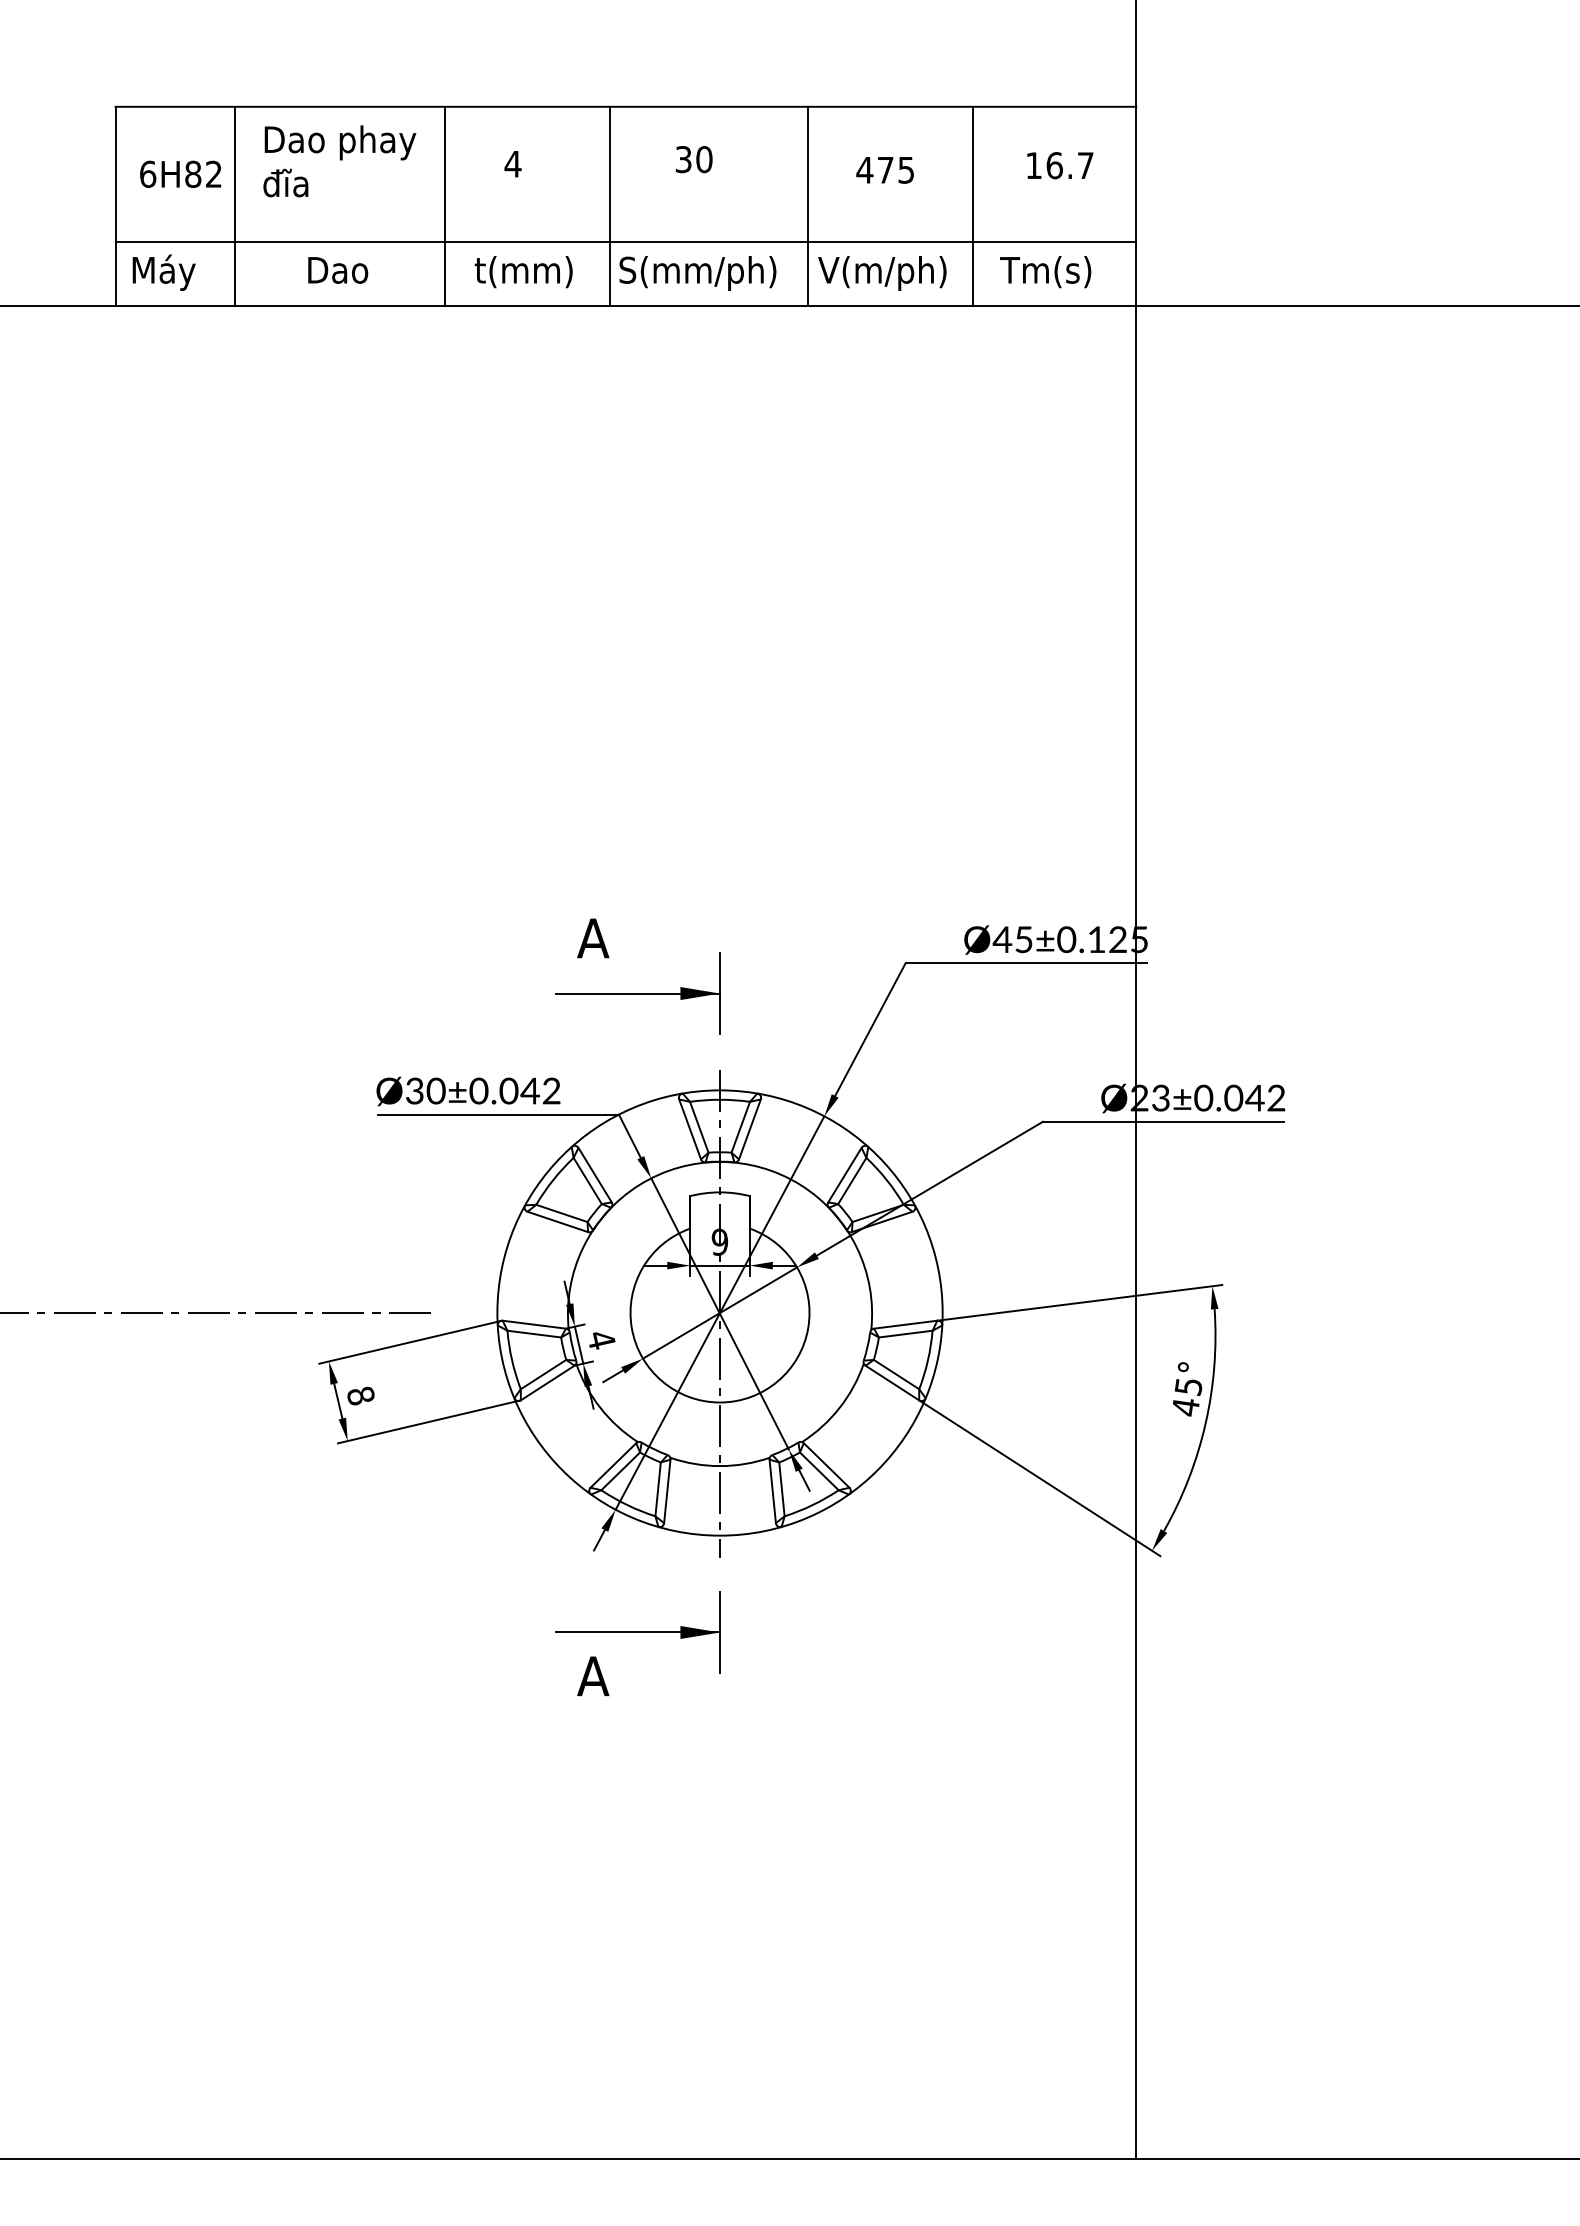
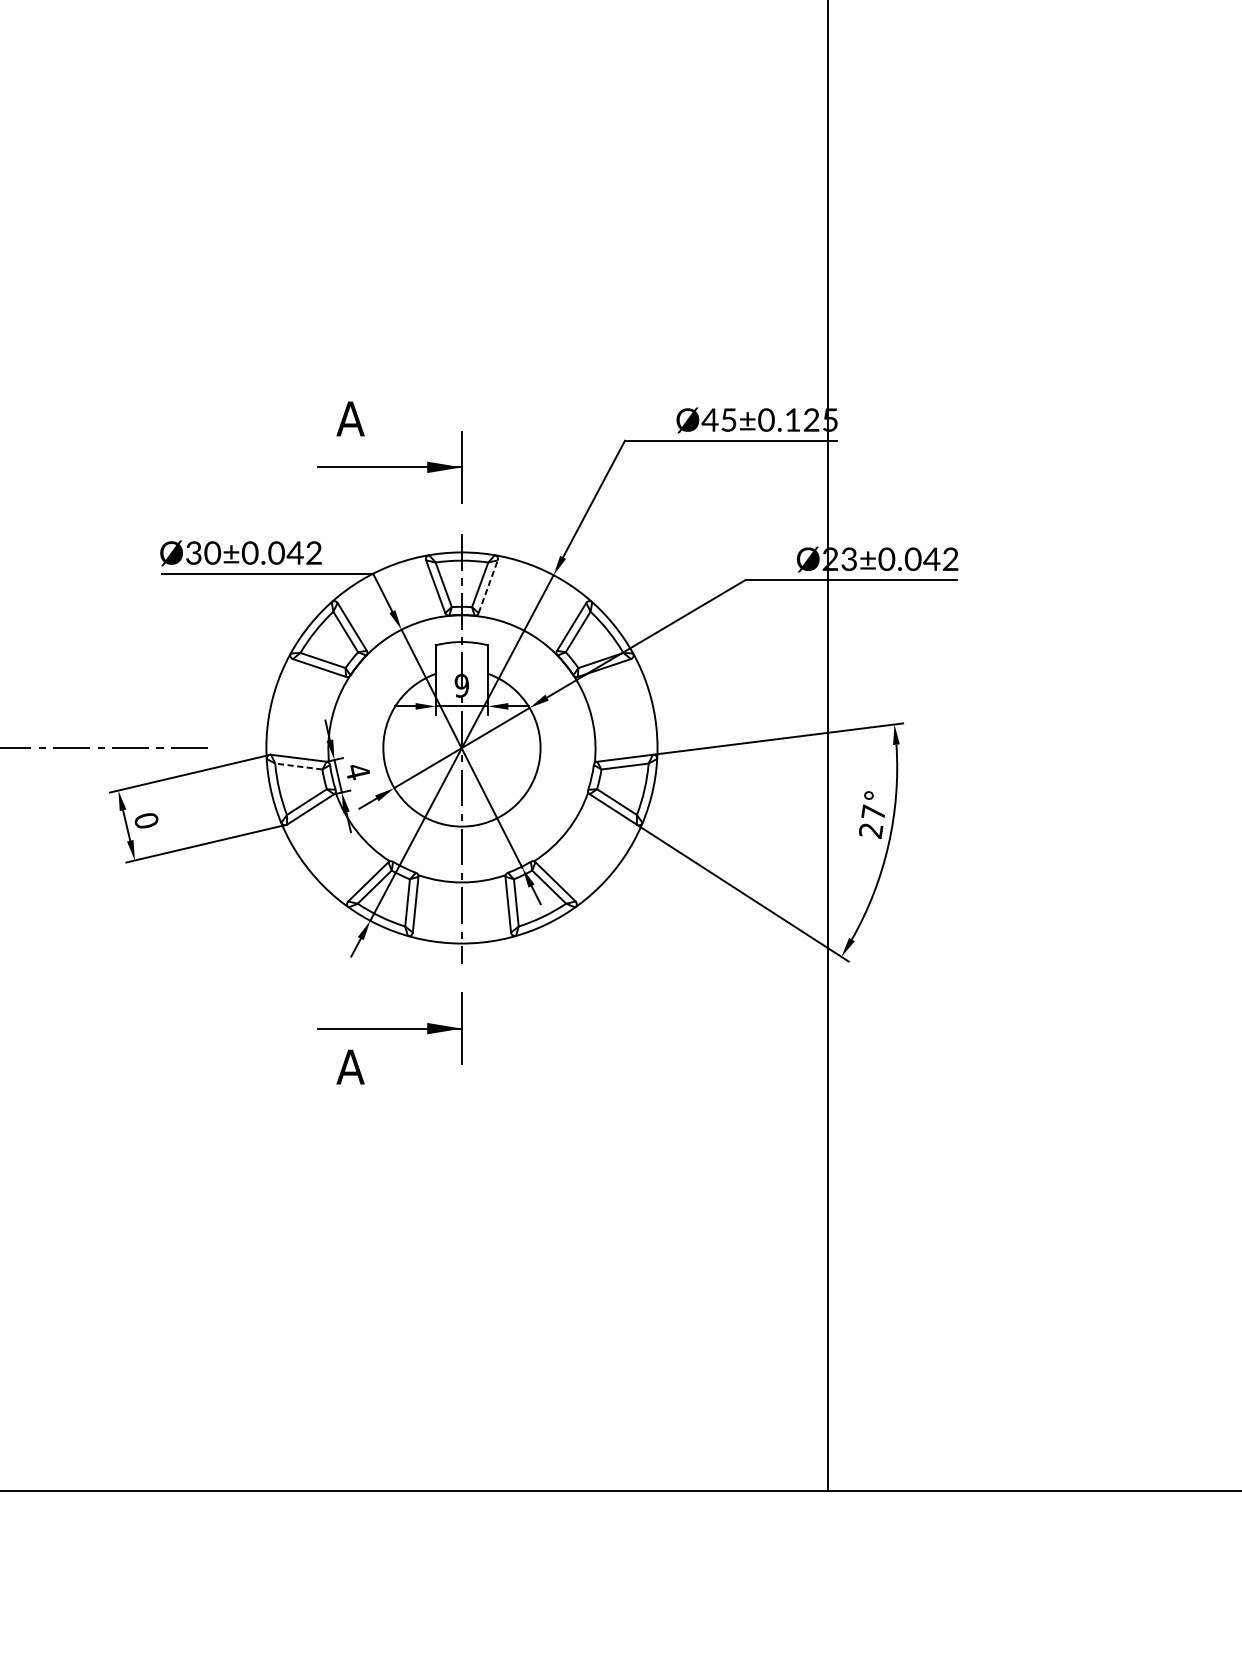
line: (749, 1129) -> (487, 586), solid -> dashed
line: (533, 1334) -> (298, 766), solid -> dashed
text: (360, 1395) -> (146, 820), 8 -> 0
text: (1187, 1396) -> (872, 821), 45° -> 27°

